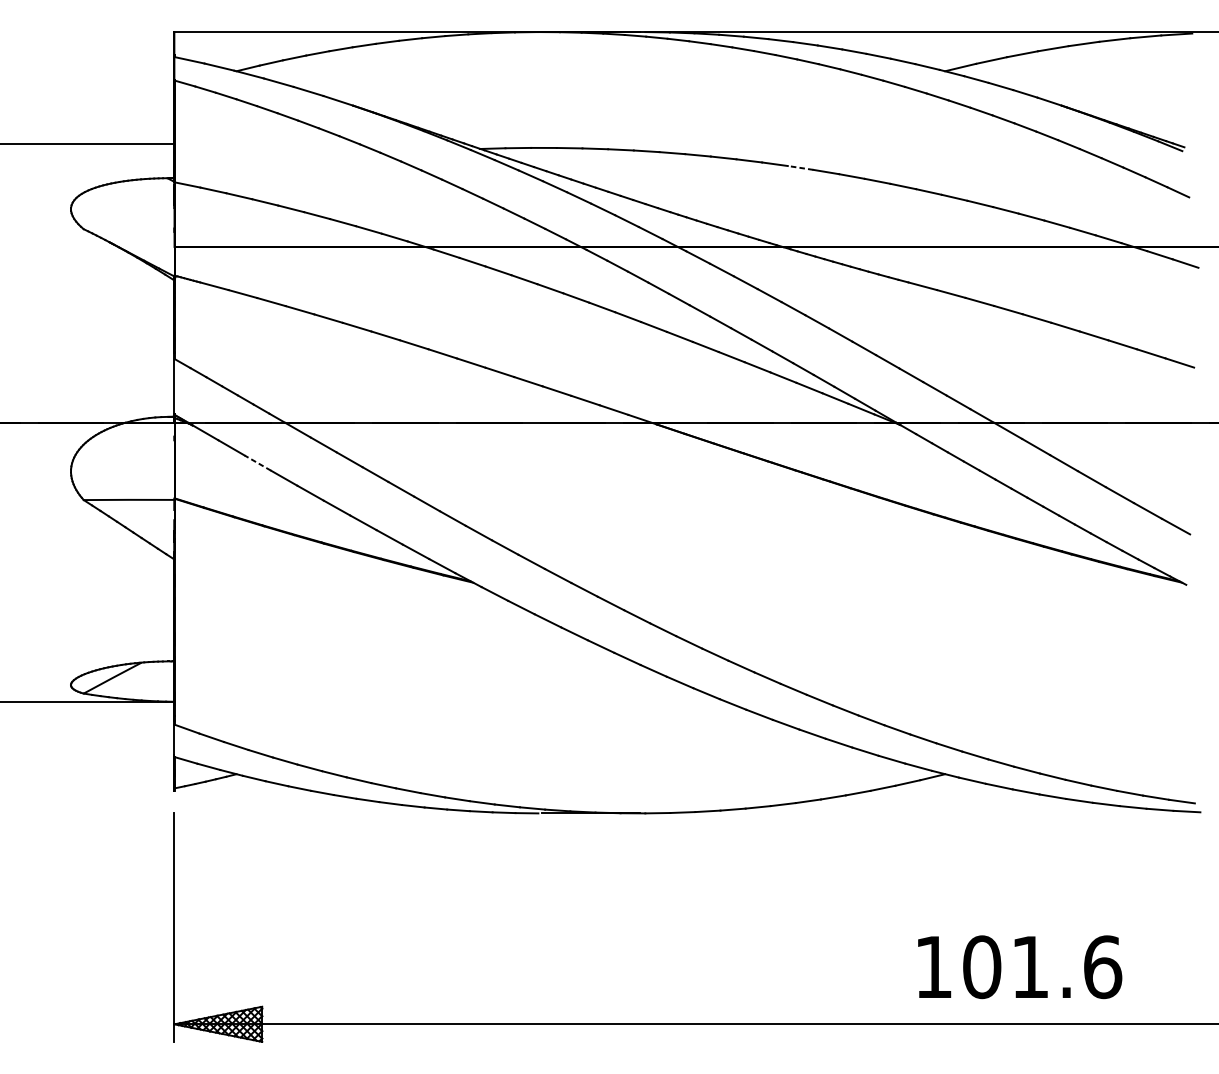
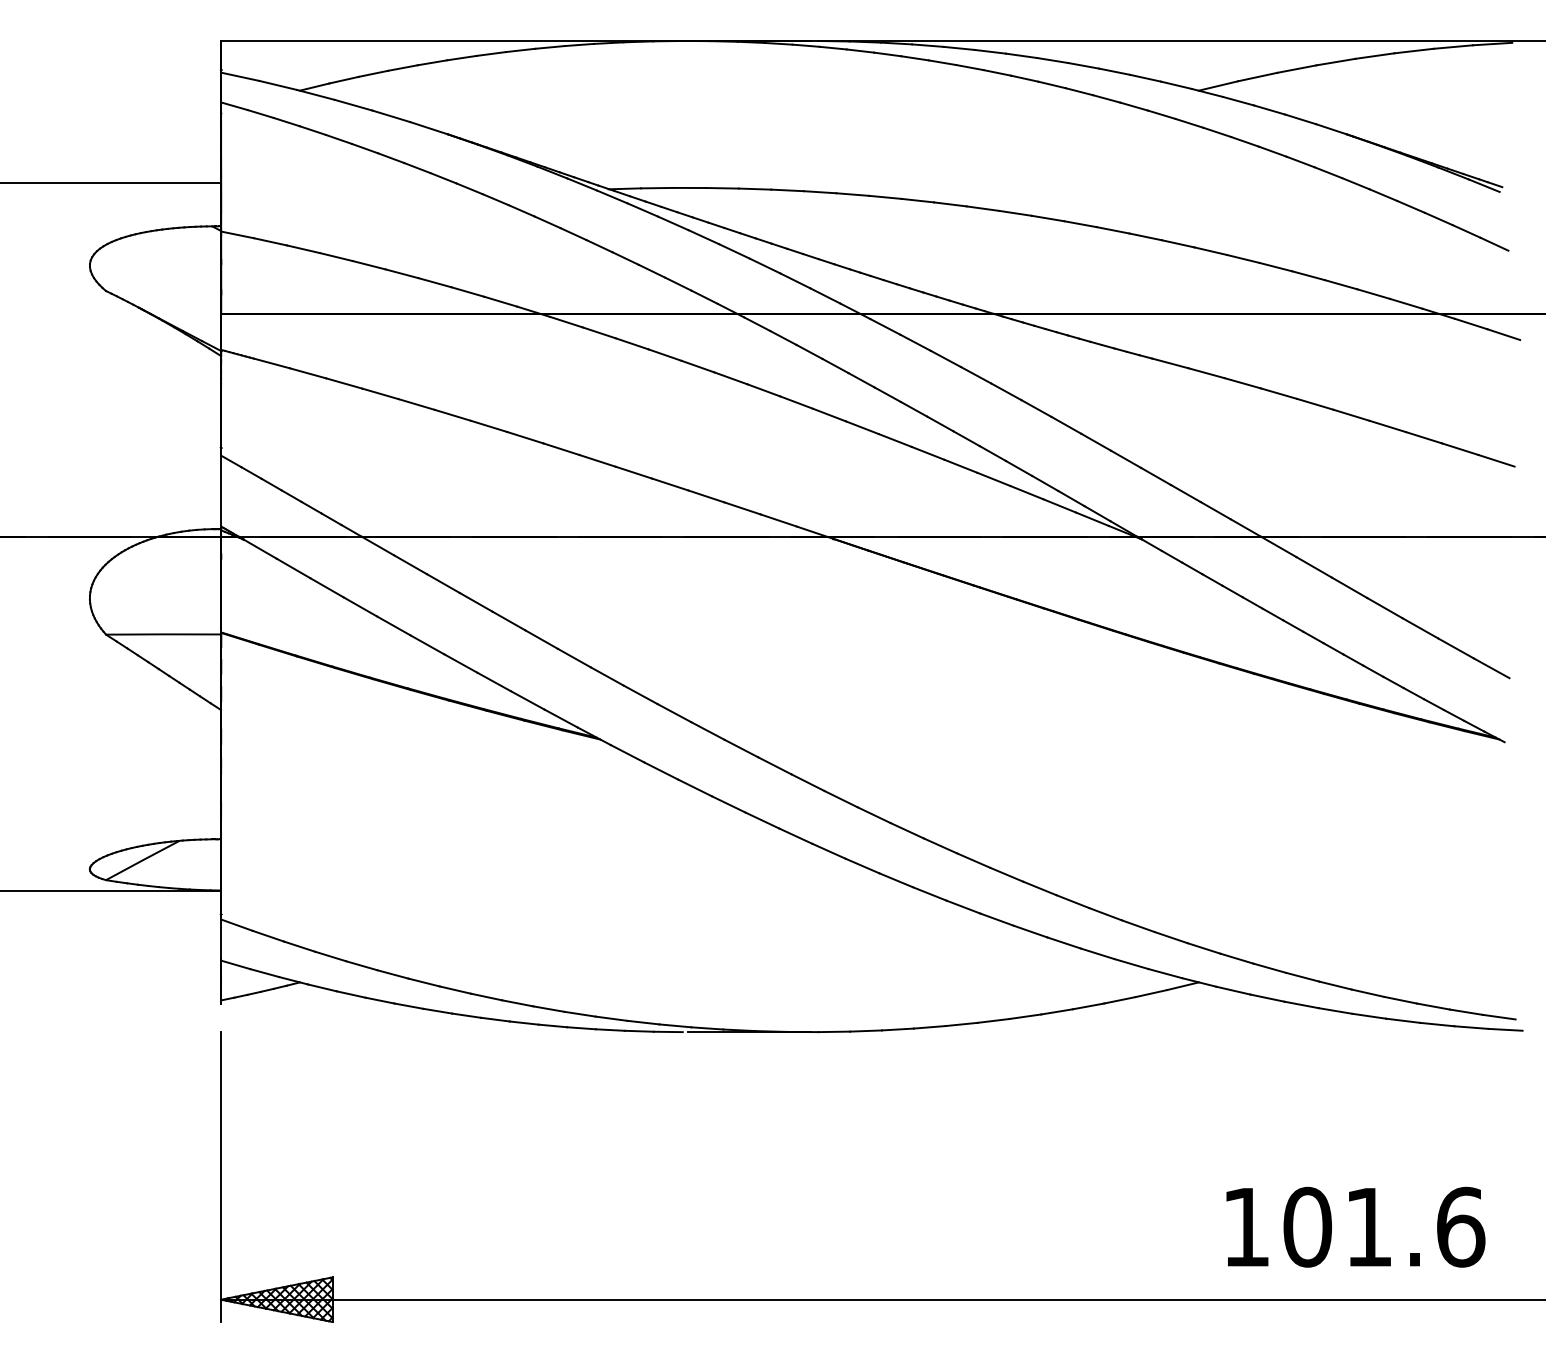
line: (799, 168) -> (1014, 213), dashed -> solid
line: (257, 462) -> (326, 587), dashed -> solid
text: (1019, 966) -> (1355, 1226), moved

